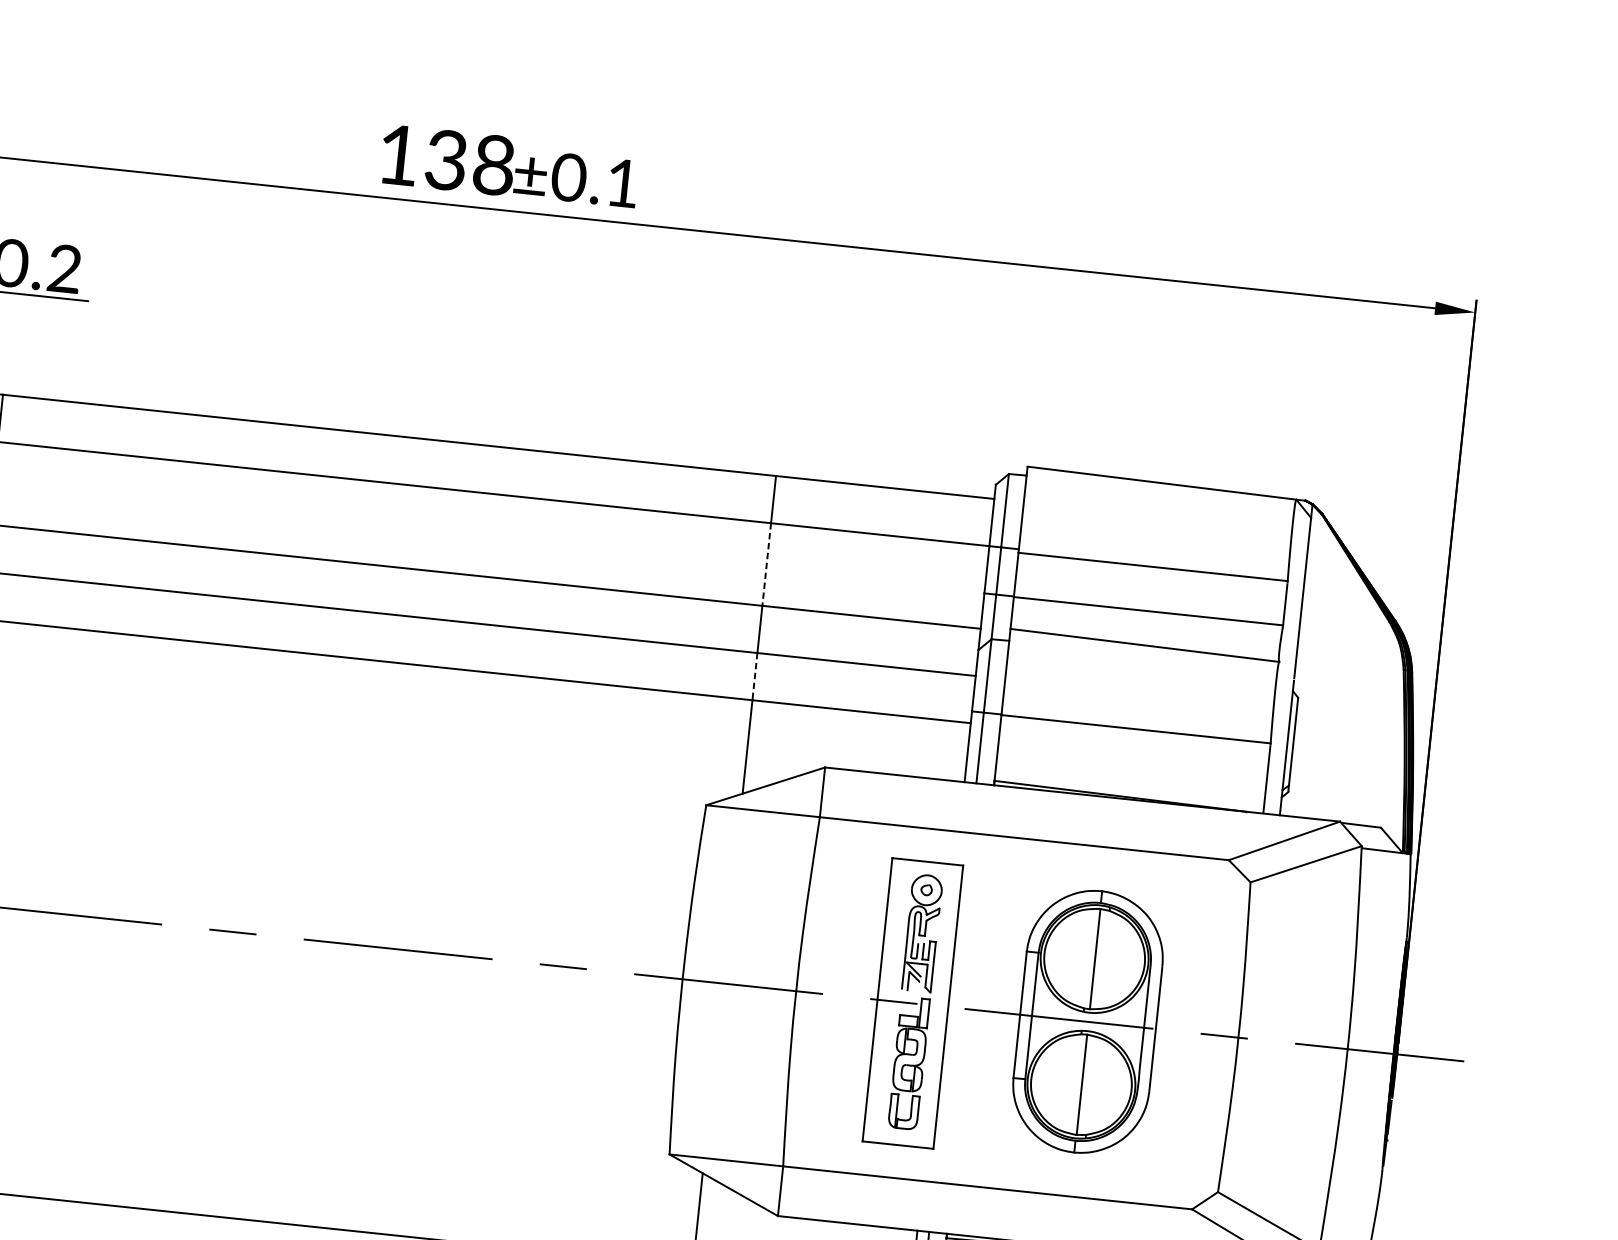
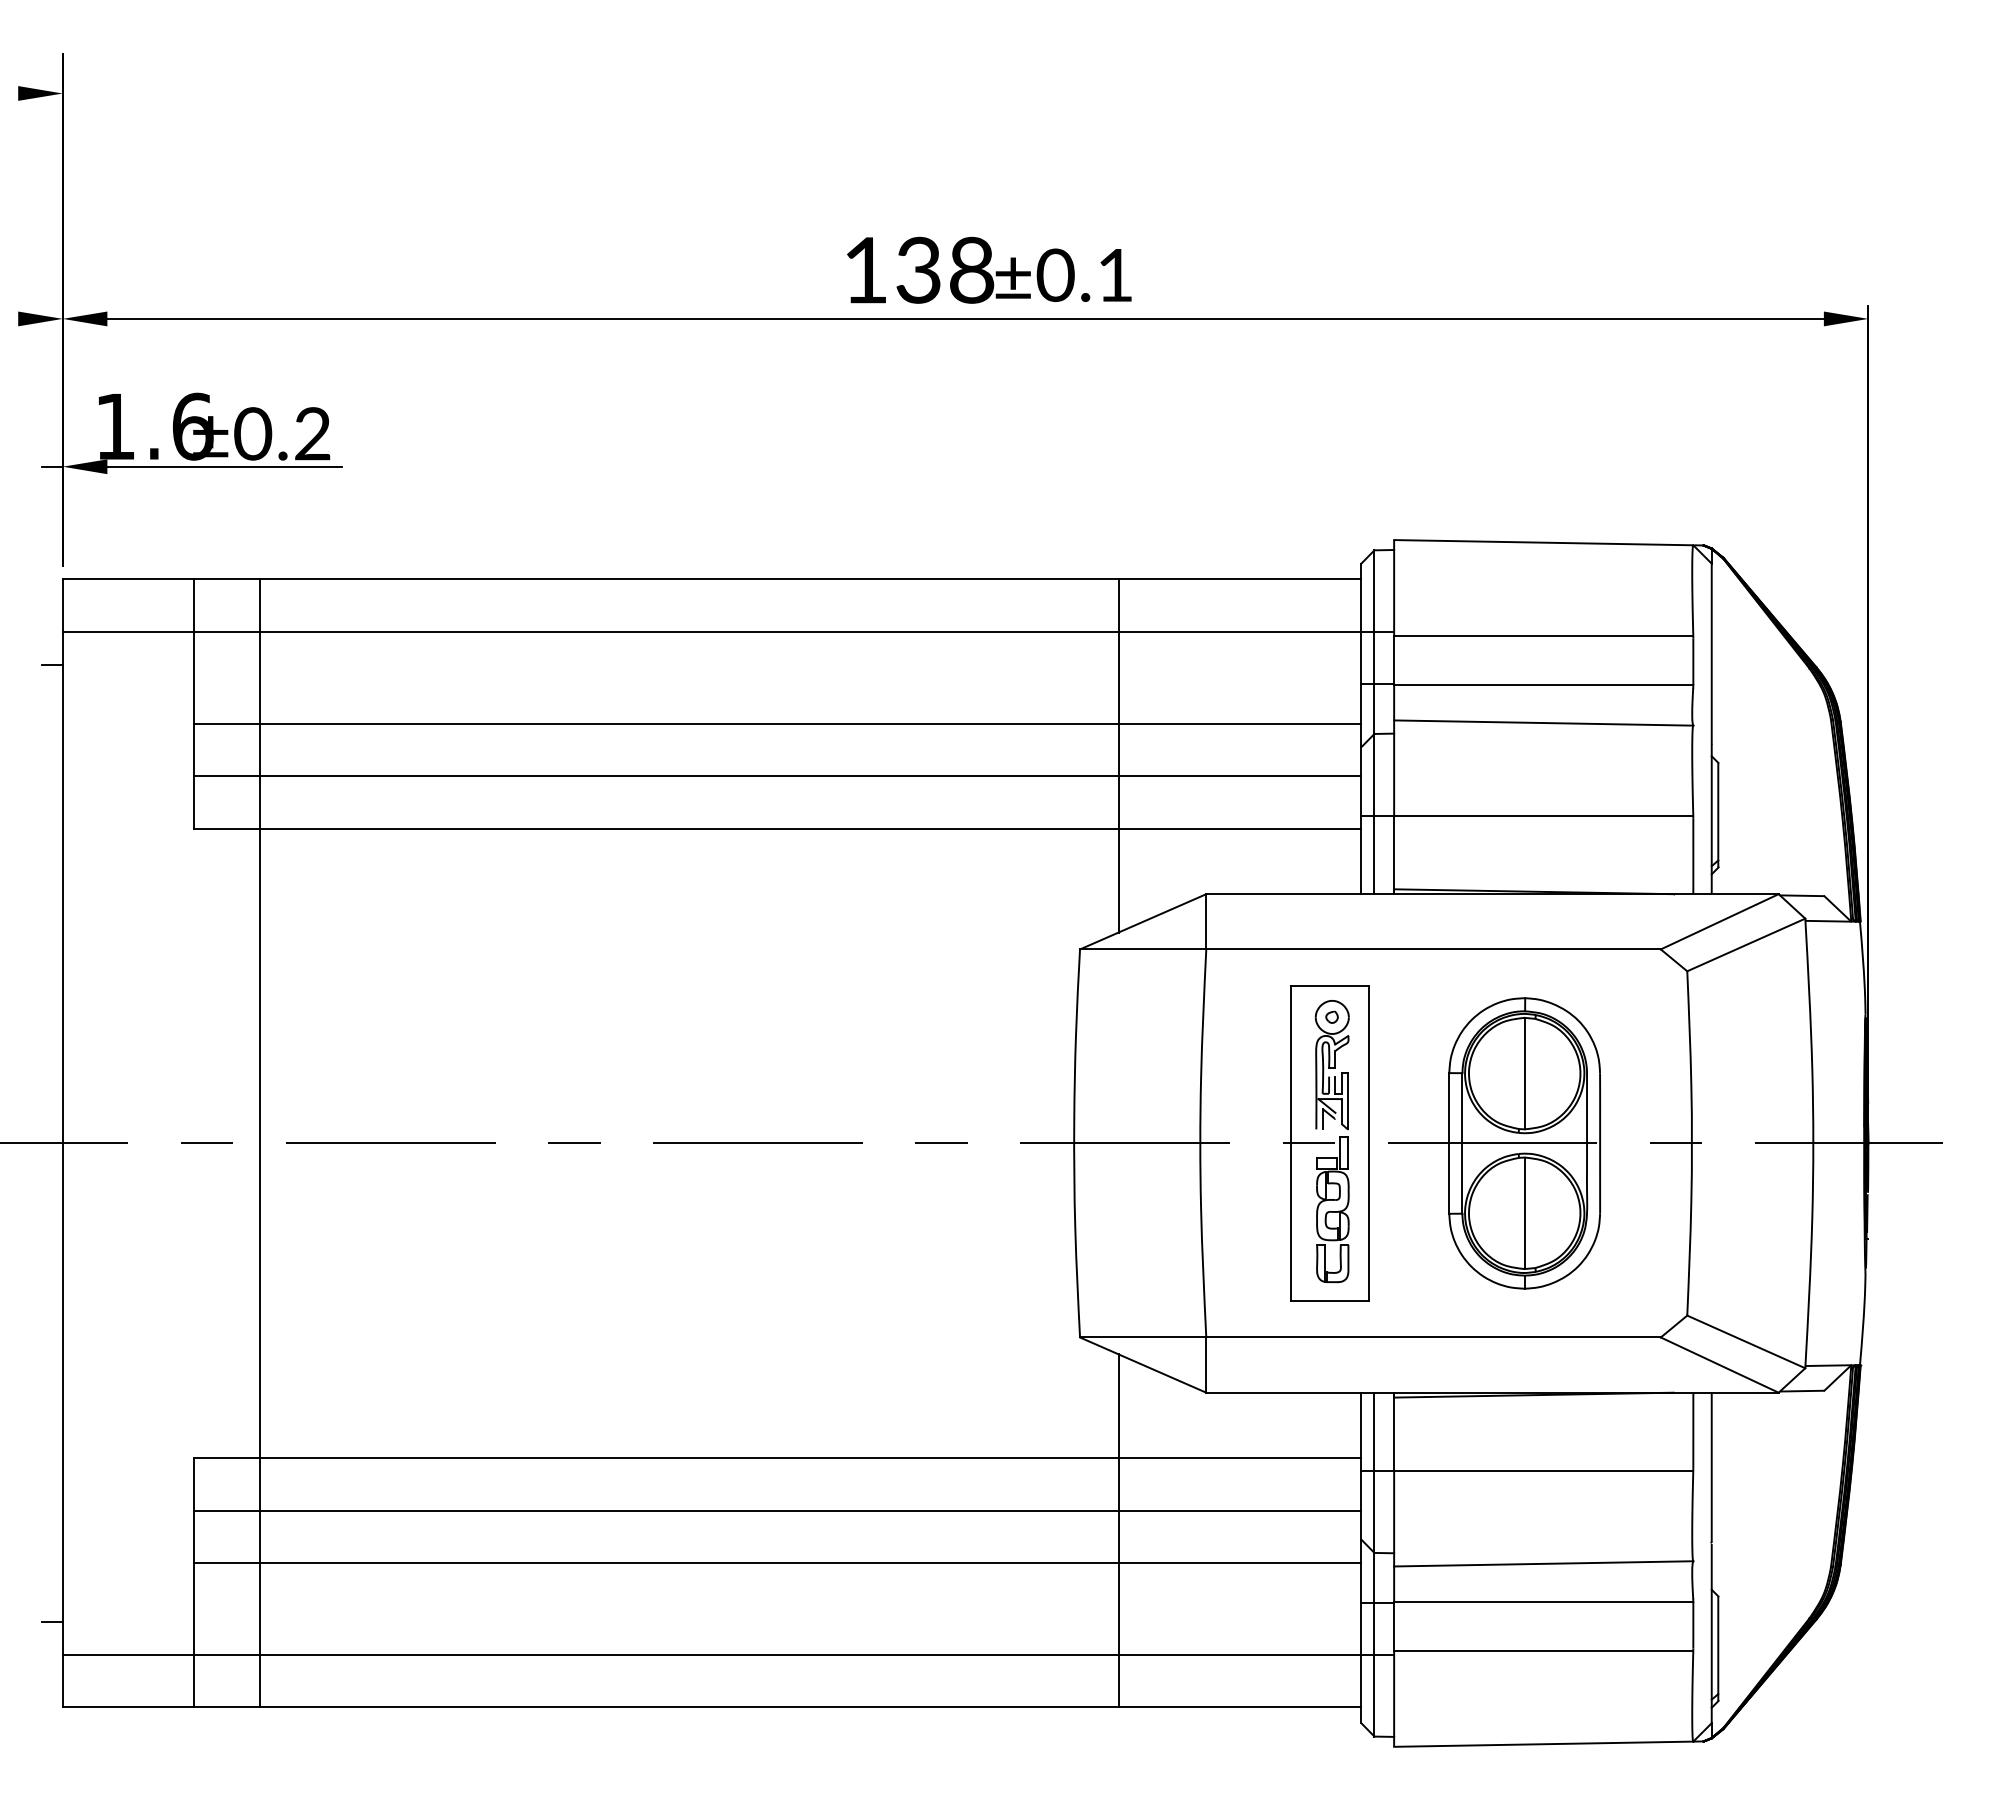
text: (510, 166) -> (989, 269), moved
line: (766, 564) -> (1118, 677), dashed -> solid
line: (754, 676) -> (1118, 802), dashed -> solid

